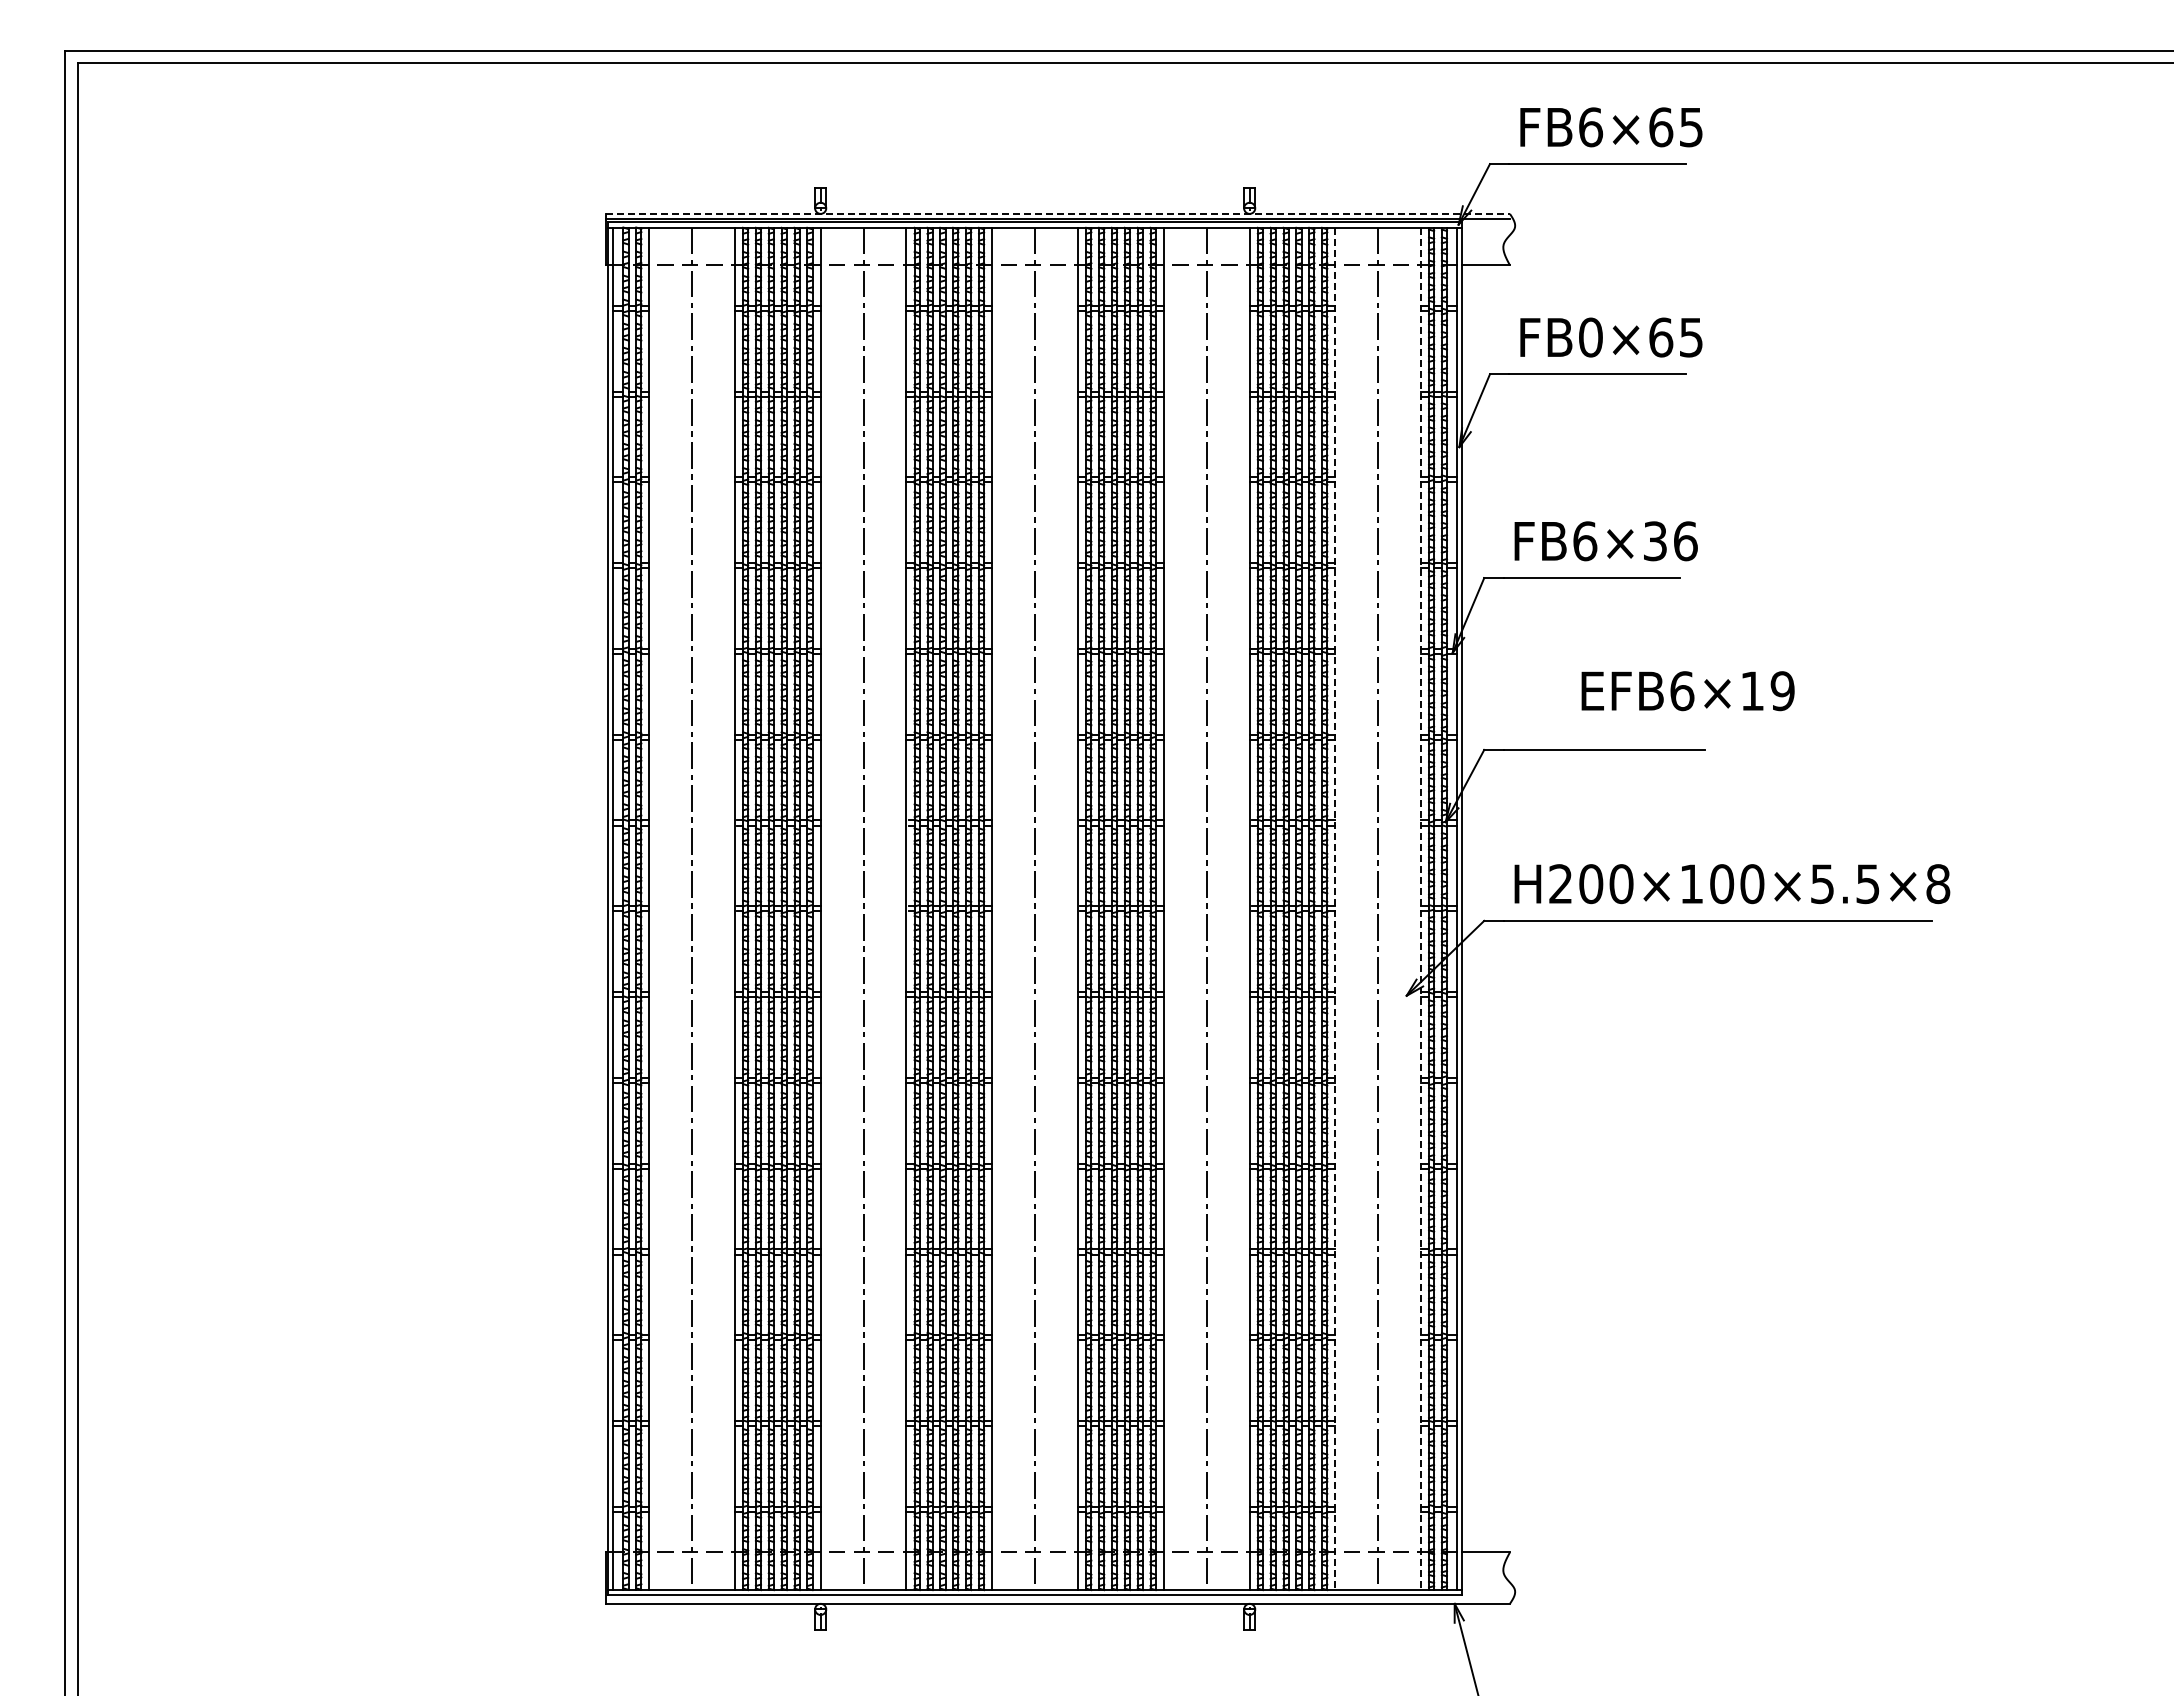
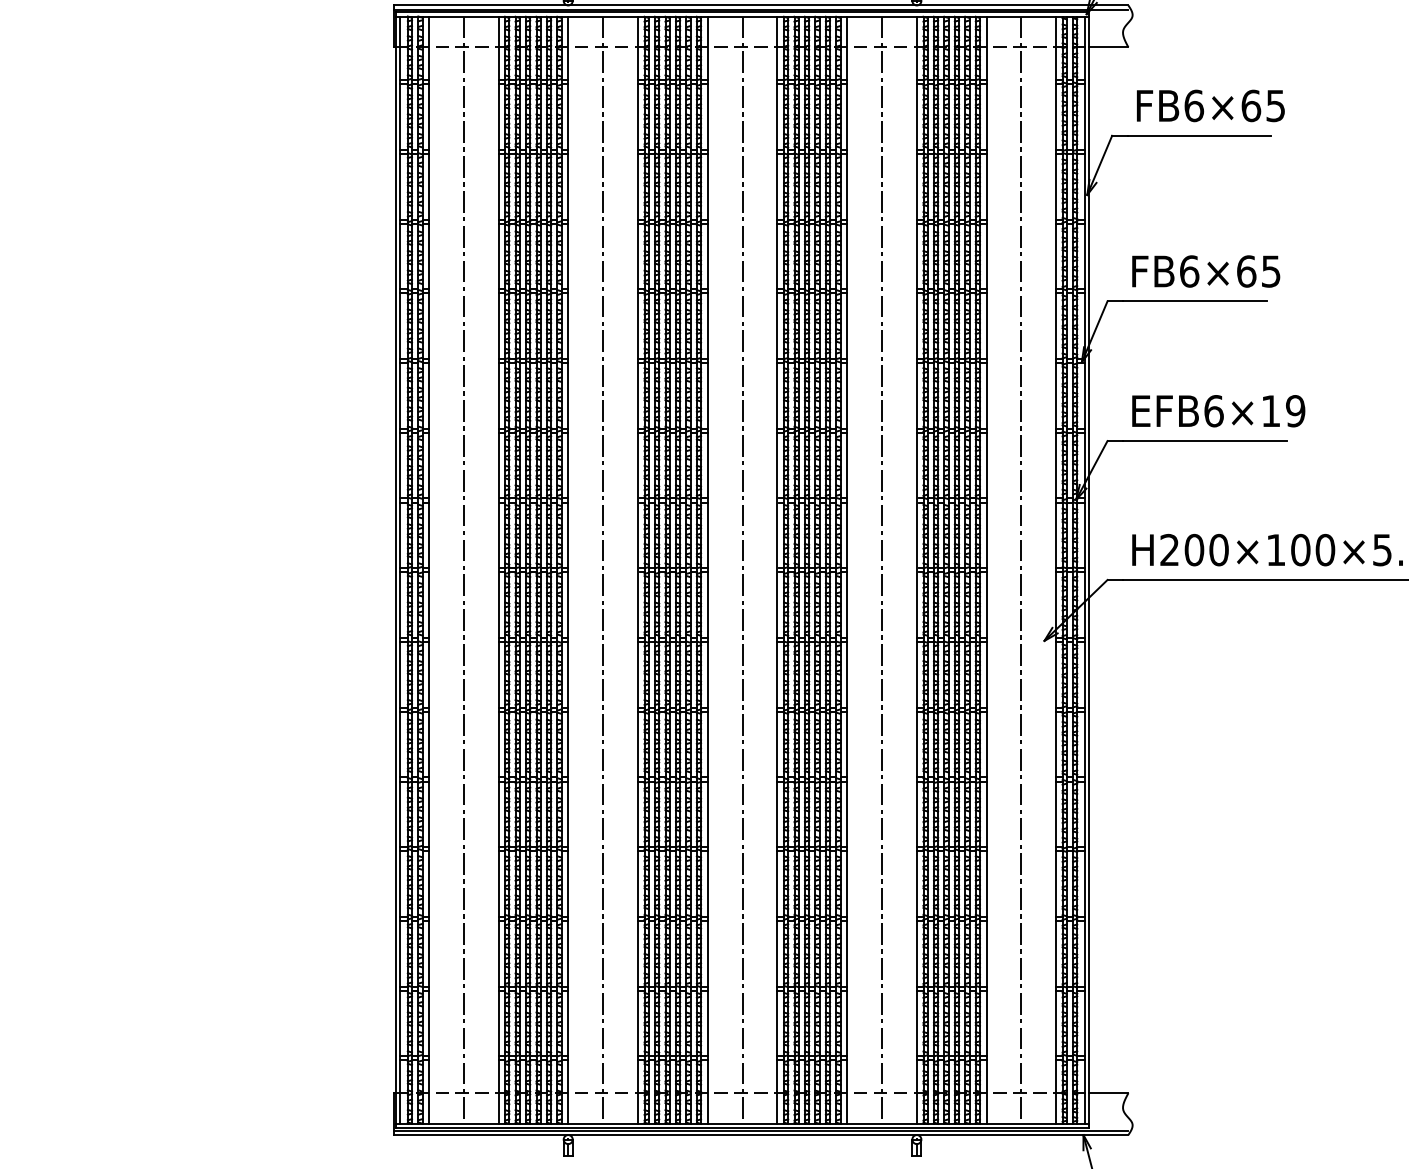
line: (1058, 213) -> (761, 5), dashed -> solid
text: (1591, 337) -> (1194, 105), FB0×65 -> FB6×65
text: (1670, 541) -> (1258, 271), FB6×36 -> FB6×65
text: (1687, 691) -> (1218, 411), moved
line: (1335, 909) -> (986, 570), dashed -> solid
line: (1421, 909) -> (1056, 570), dashed -> solid
line: (1057, 1598) -> (760, 1130), added

